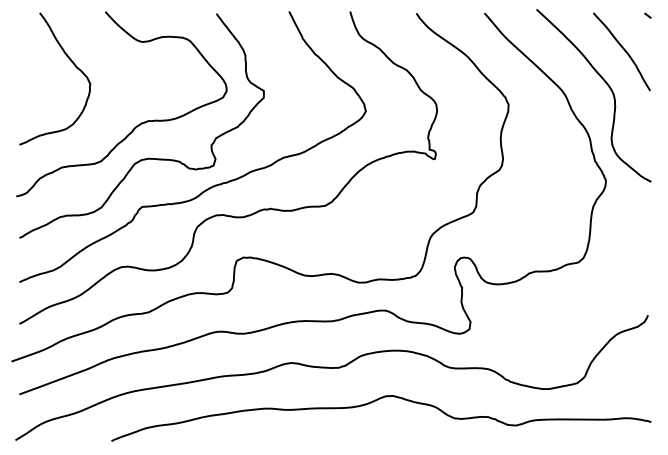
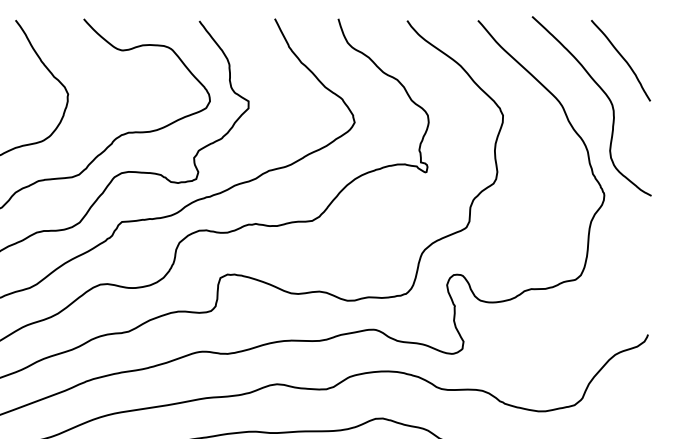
line: (647, 15) -> (647, 22), removed

